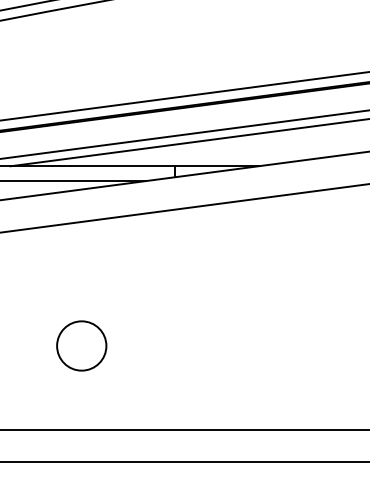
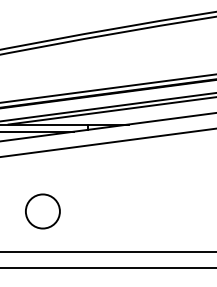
circle: (80, 345) -> (42, 211), size x1.43

